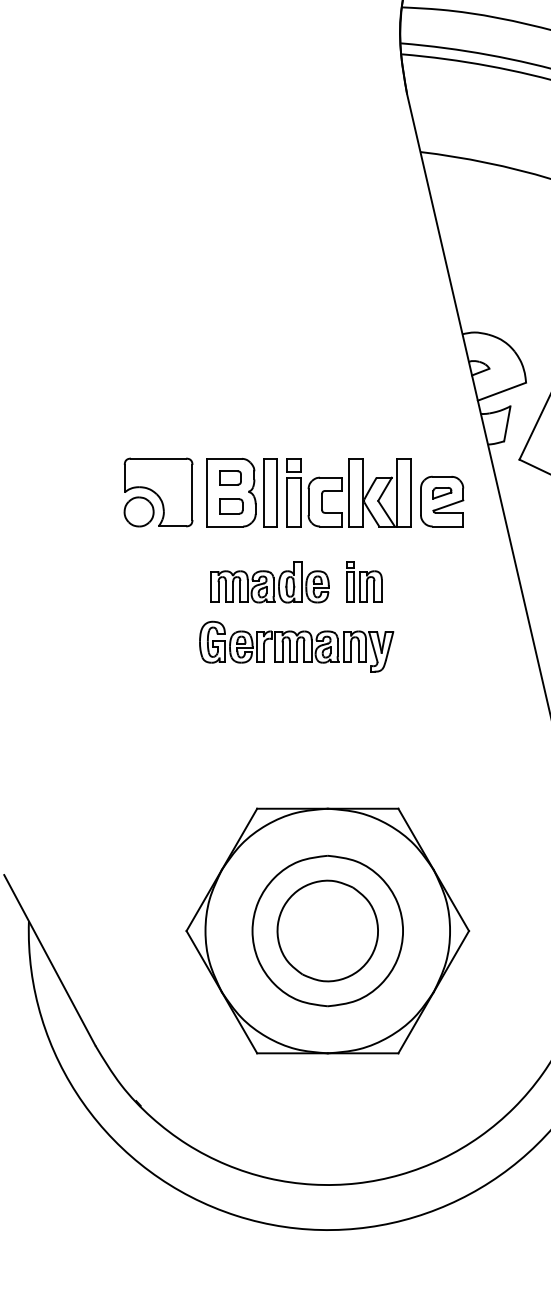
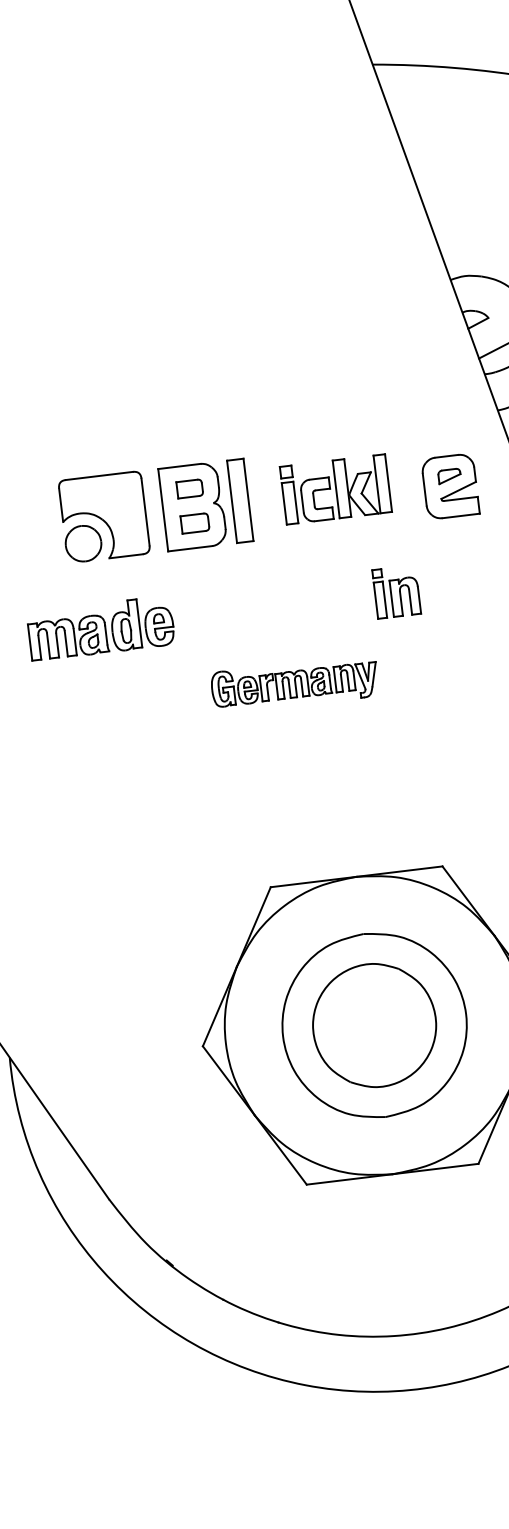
part: (348, 492) -> (335, 489), size x0.7
part: (364, 581) -> (397, 591), moved
part: (269, 582) -> (100, 628), moved
part: (296, 646) -> (294, 684), size x0.7

